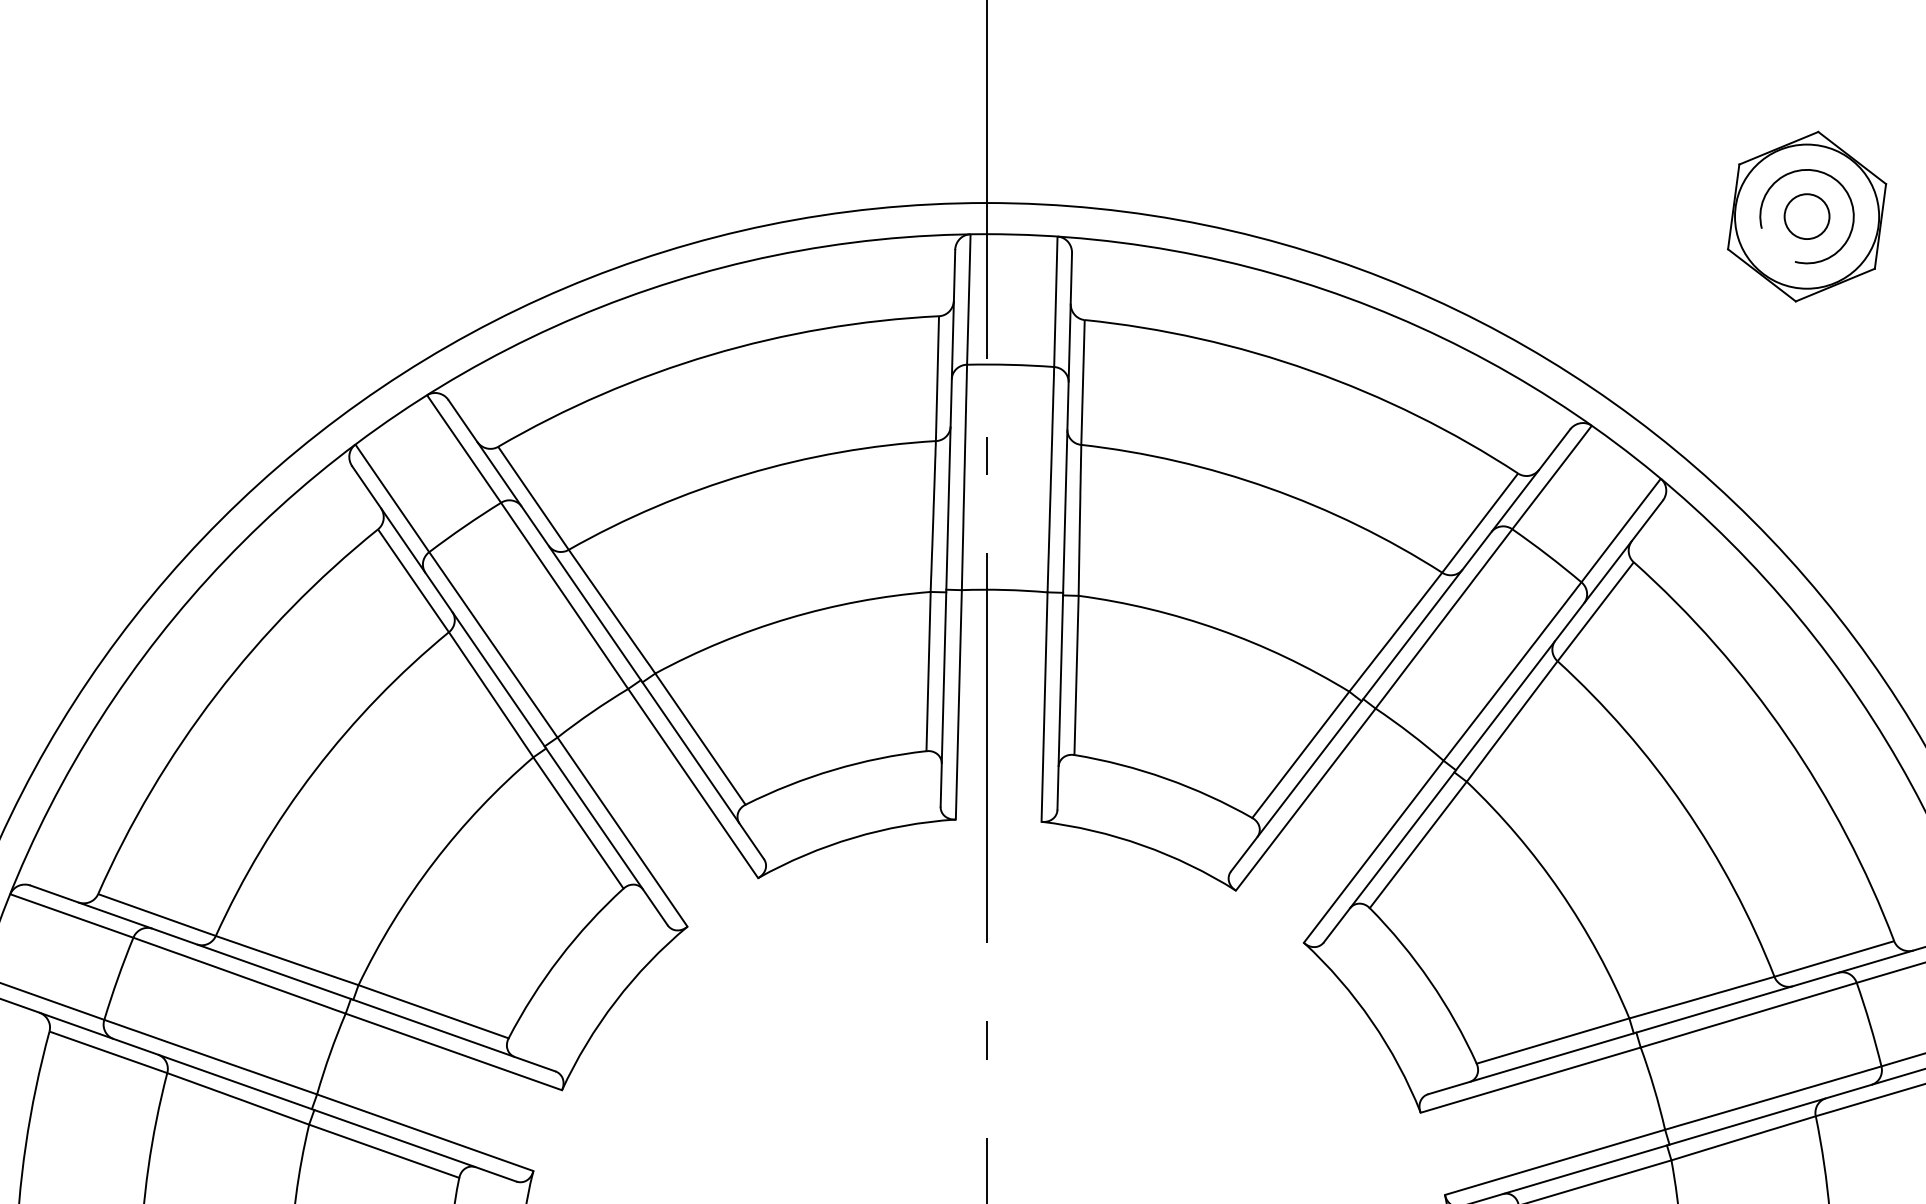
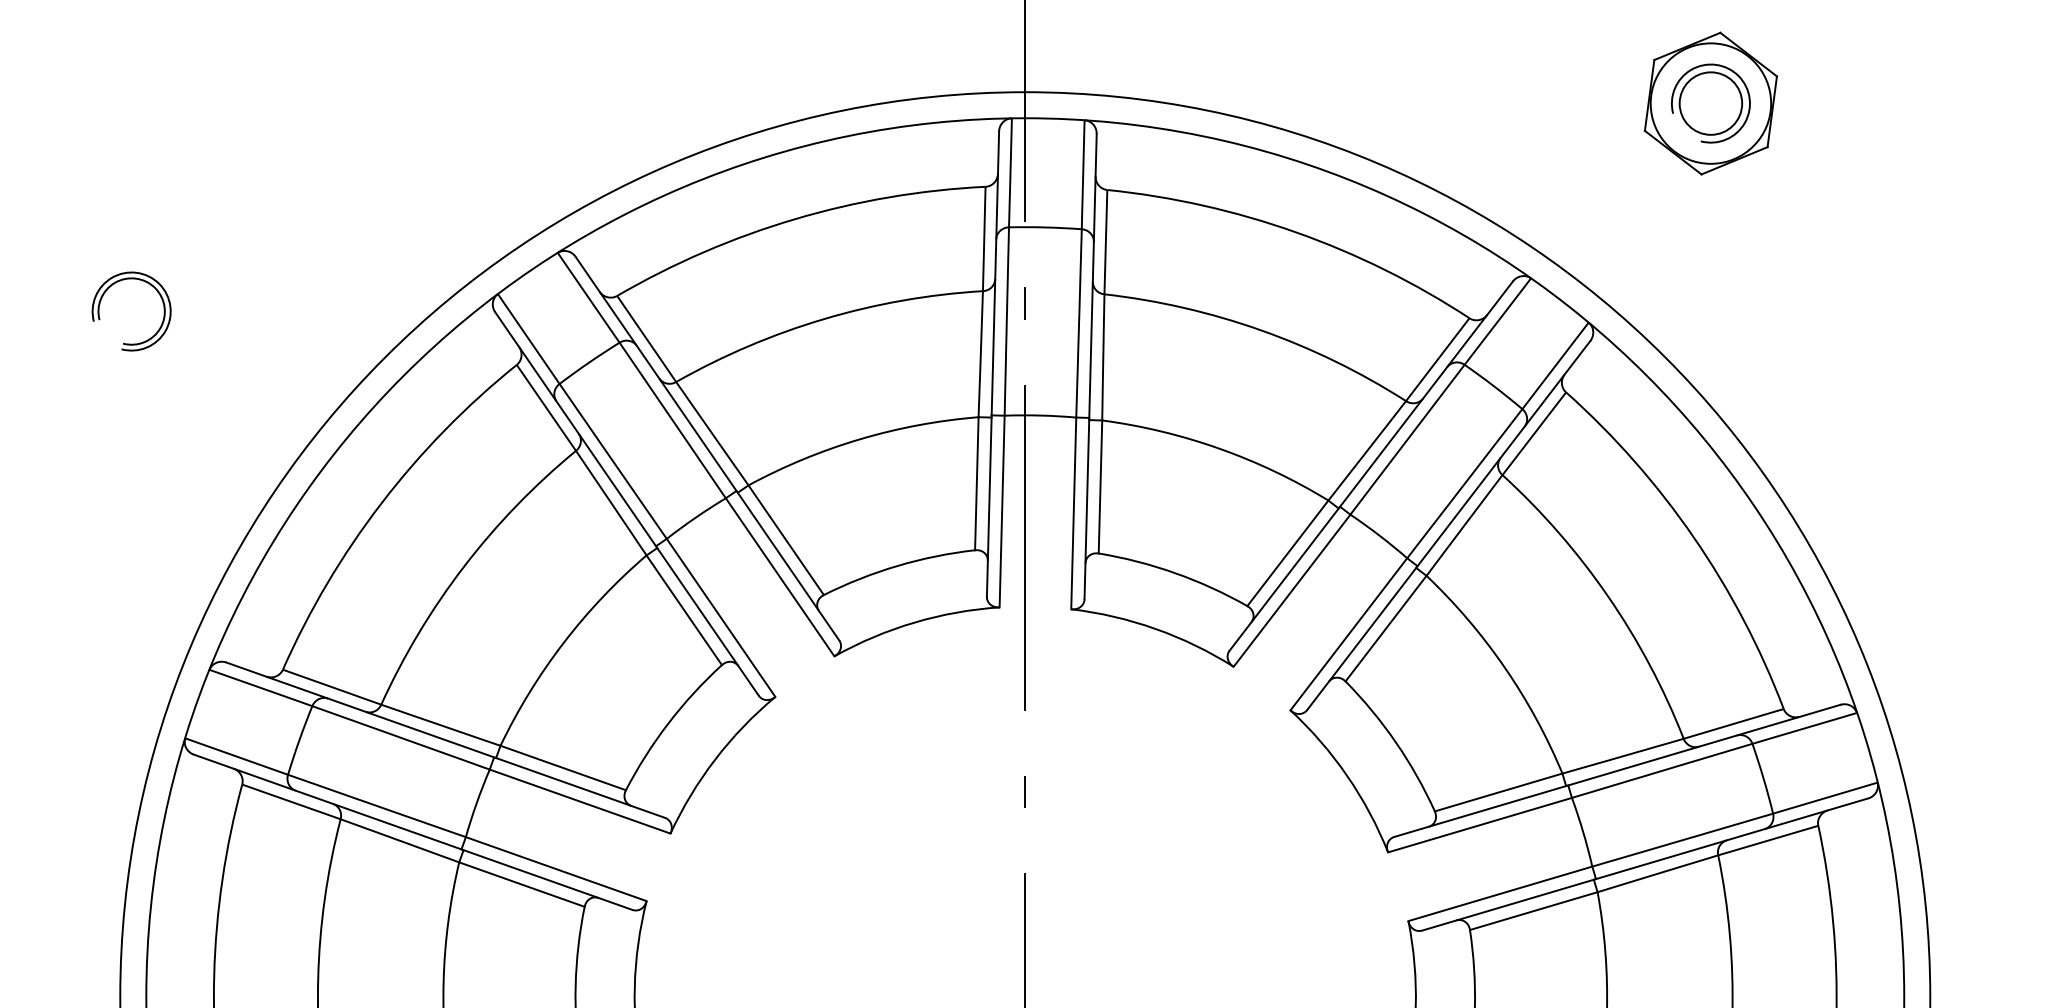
circle: (1806, 216) -> (1710, 103), size x1.67

